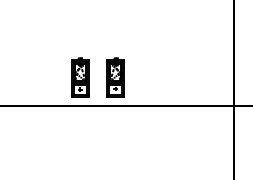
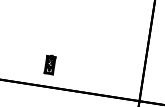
part: (80, 77) -> (22, 60), removed
part: (115, 77) -> (50, 64), size x0.6

